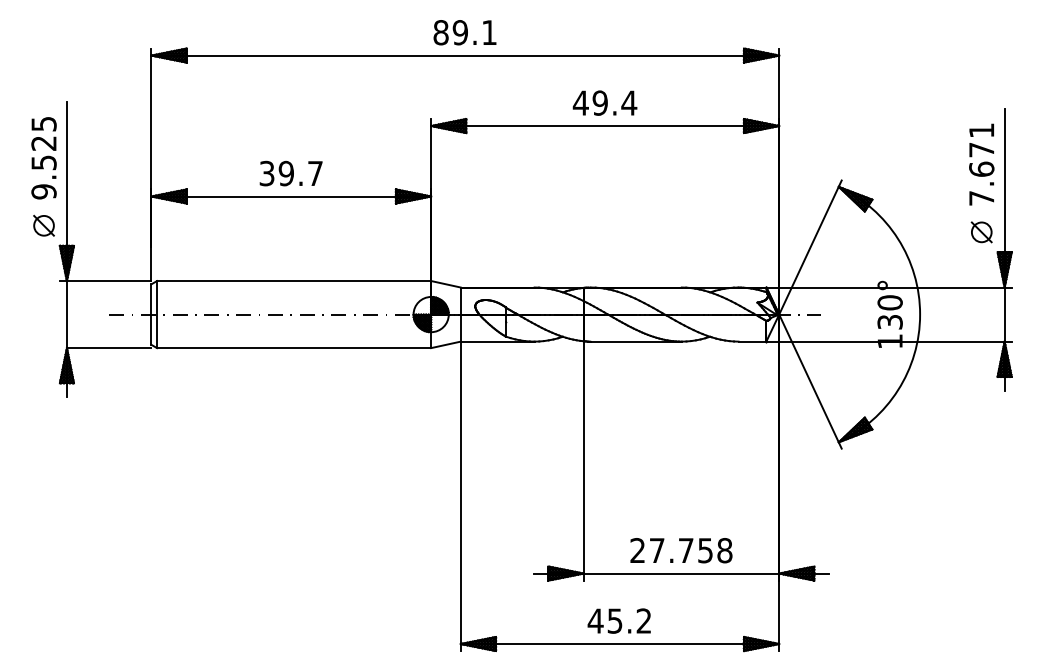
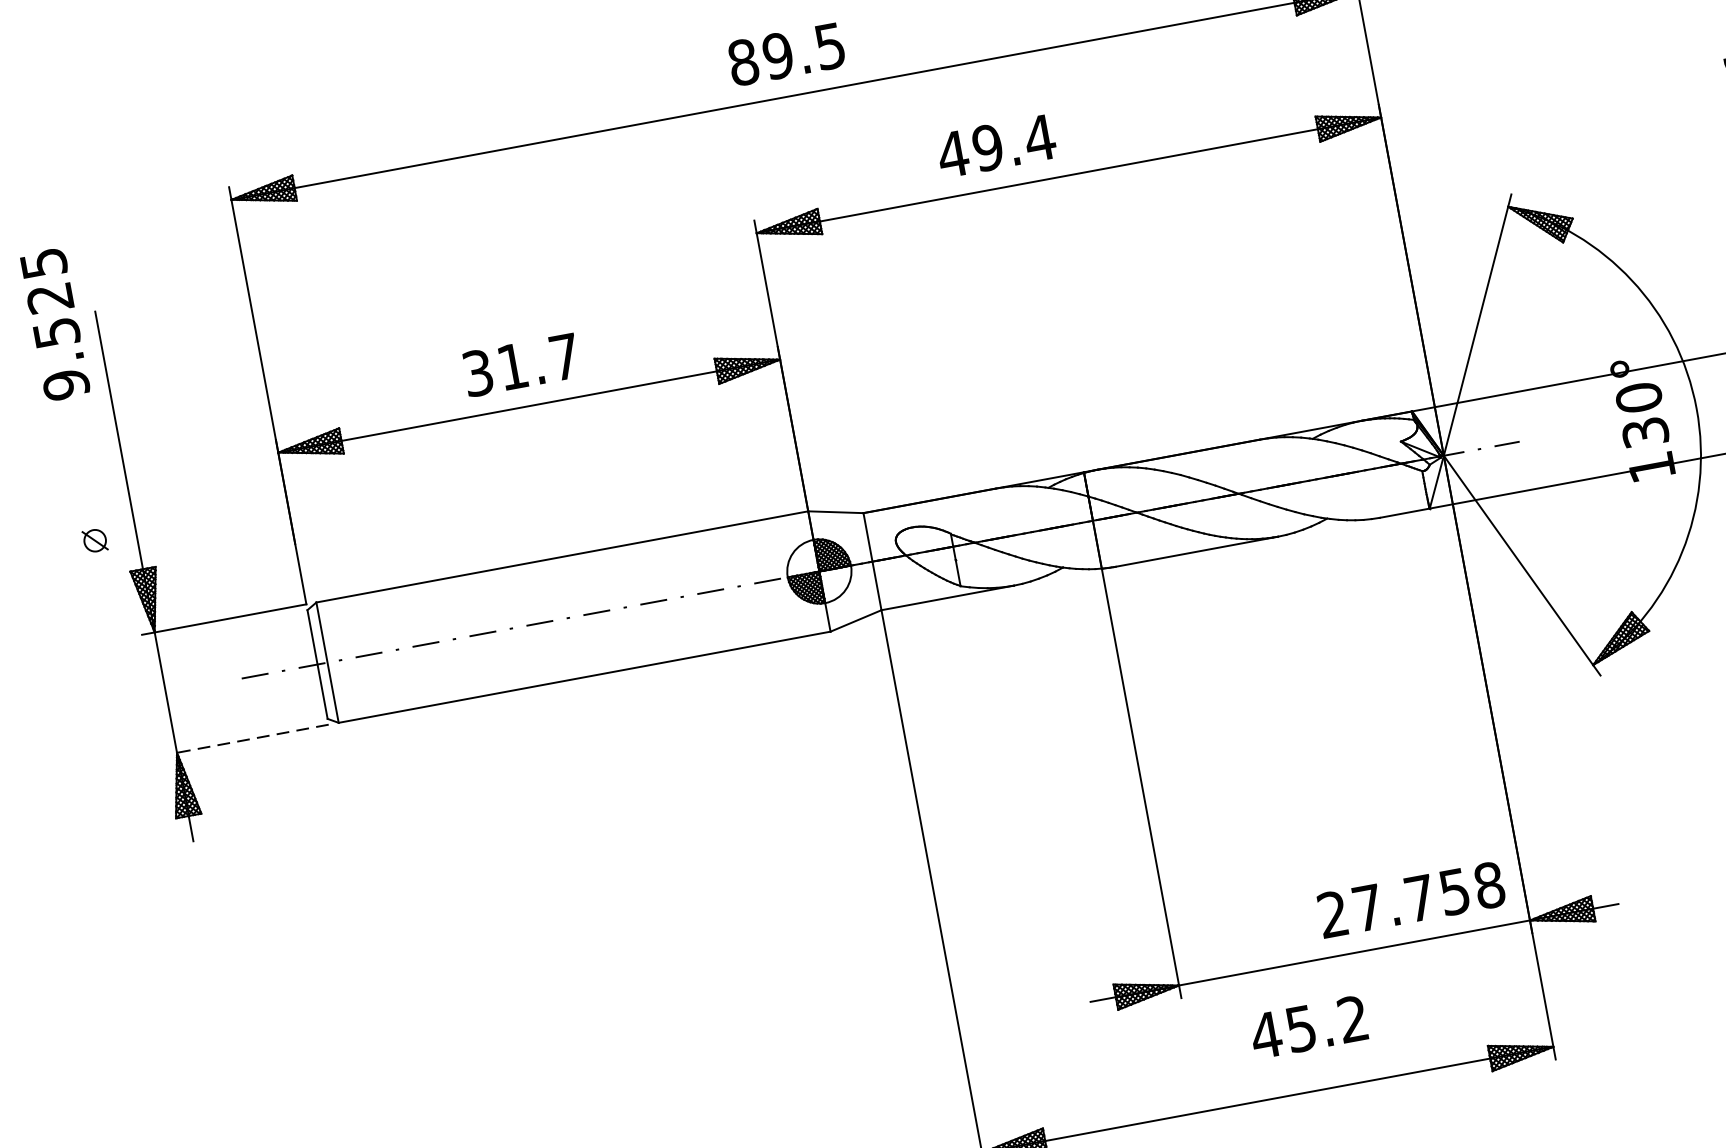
text: (489, 32) -> (830, 45), 89.1 -> 89.5
text: (604, 102) -> (995, 145), moved
text: (43, 158) -> (54, 325), moved
text: (285, 173) -> (511, 366), 39.7 -> 31.7
part: (43, 225) -> (94, 540), size x0.6
line: (108, 348) -> (251, 739), solid -> dashed
text: (681, 550) -> (1411, 899), moved
text: (618, 620) -> (1307, 1026), moved

